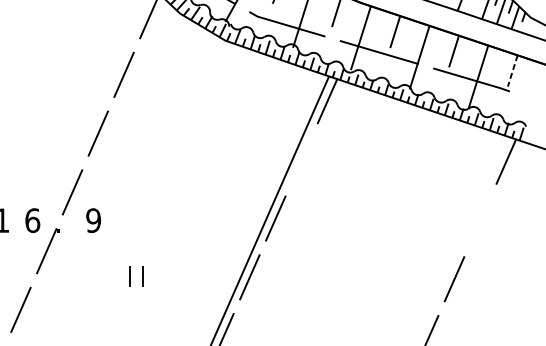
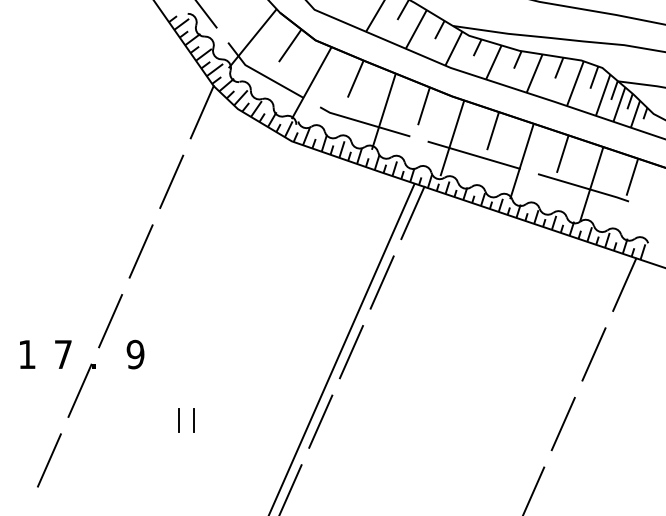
line: (512, 71) -> (632, 177), dashed -> solid
line: (301, 159) -> (381, 282), added
text: (32, 220) -> (63, 354), 6 -> 7
line: (479, 220) -> (593, 354), added

